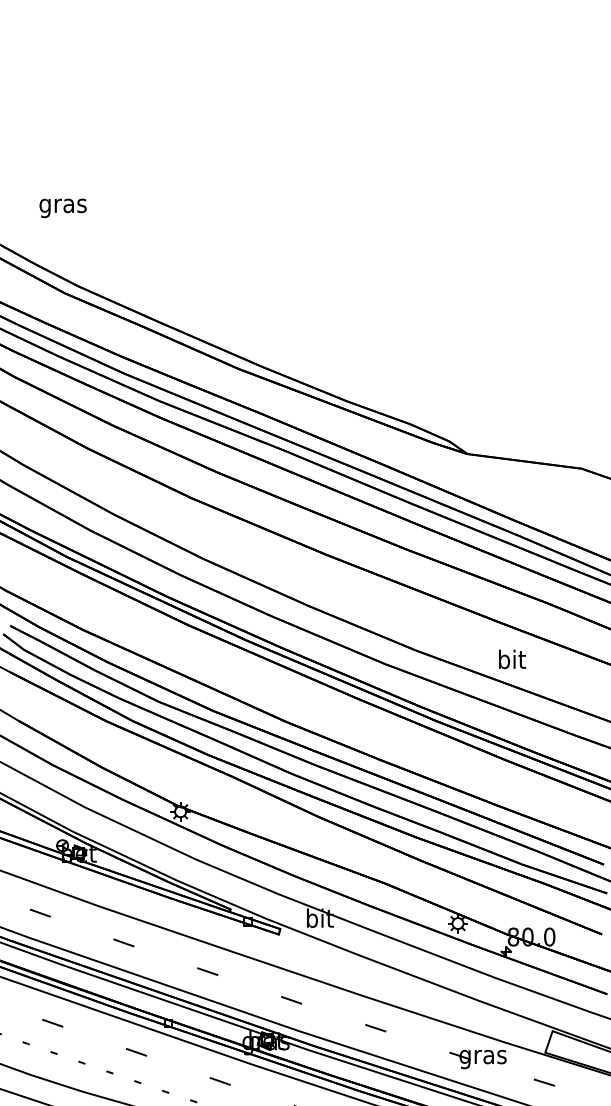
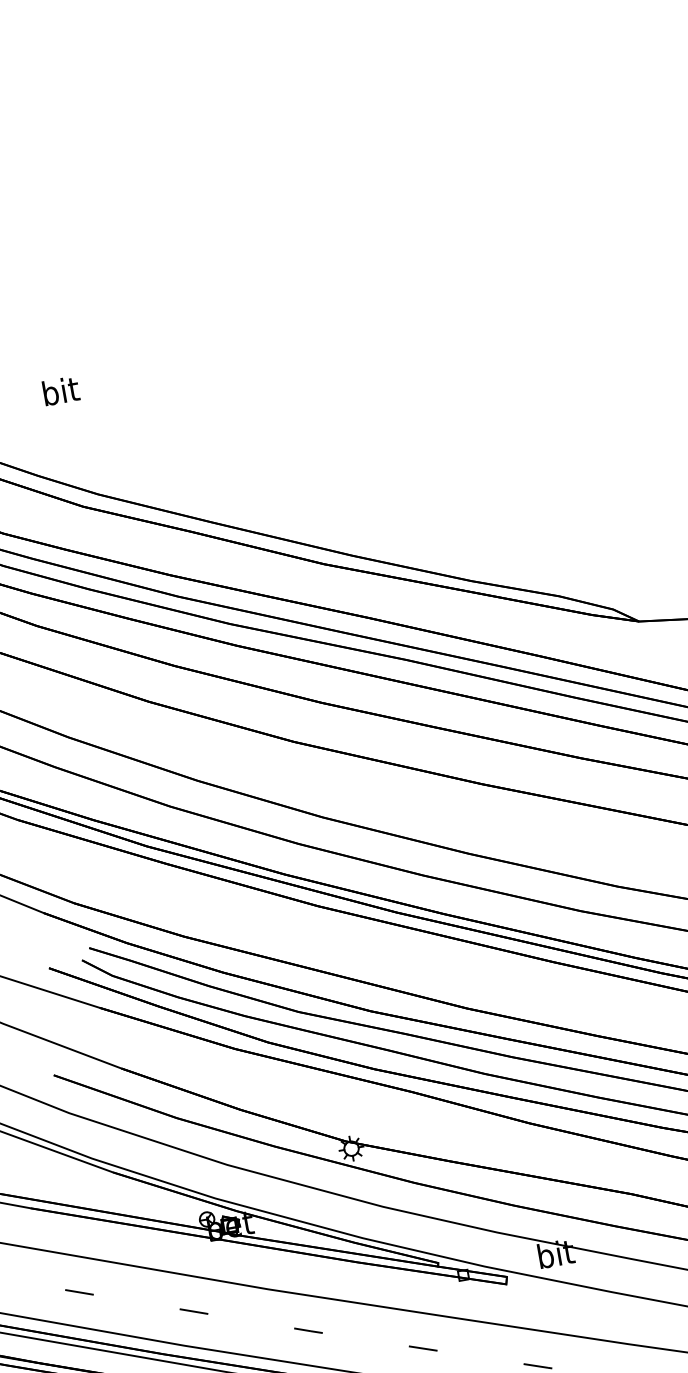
text: (62, 205) -> (59, 394), gras -> bit

